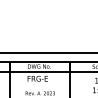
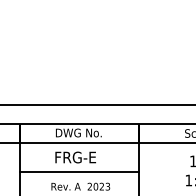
line: (39, 86) -> (79, 172), added

